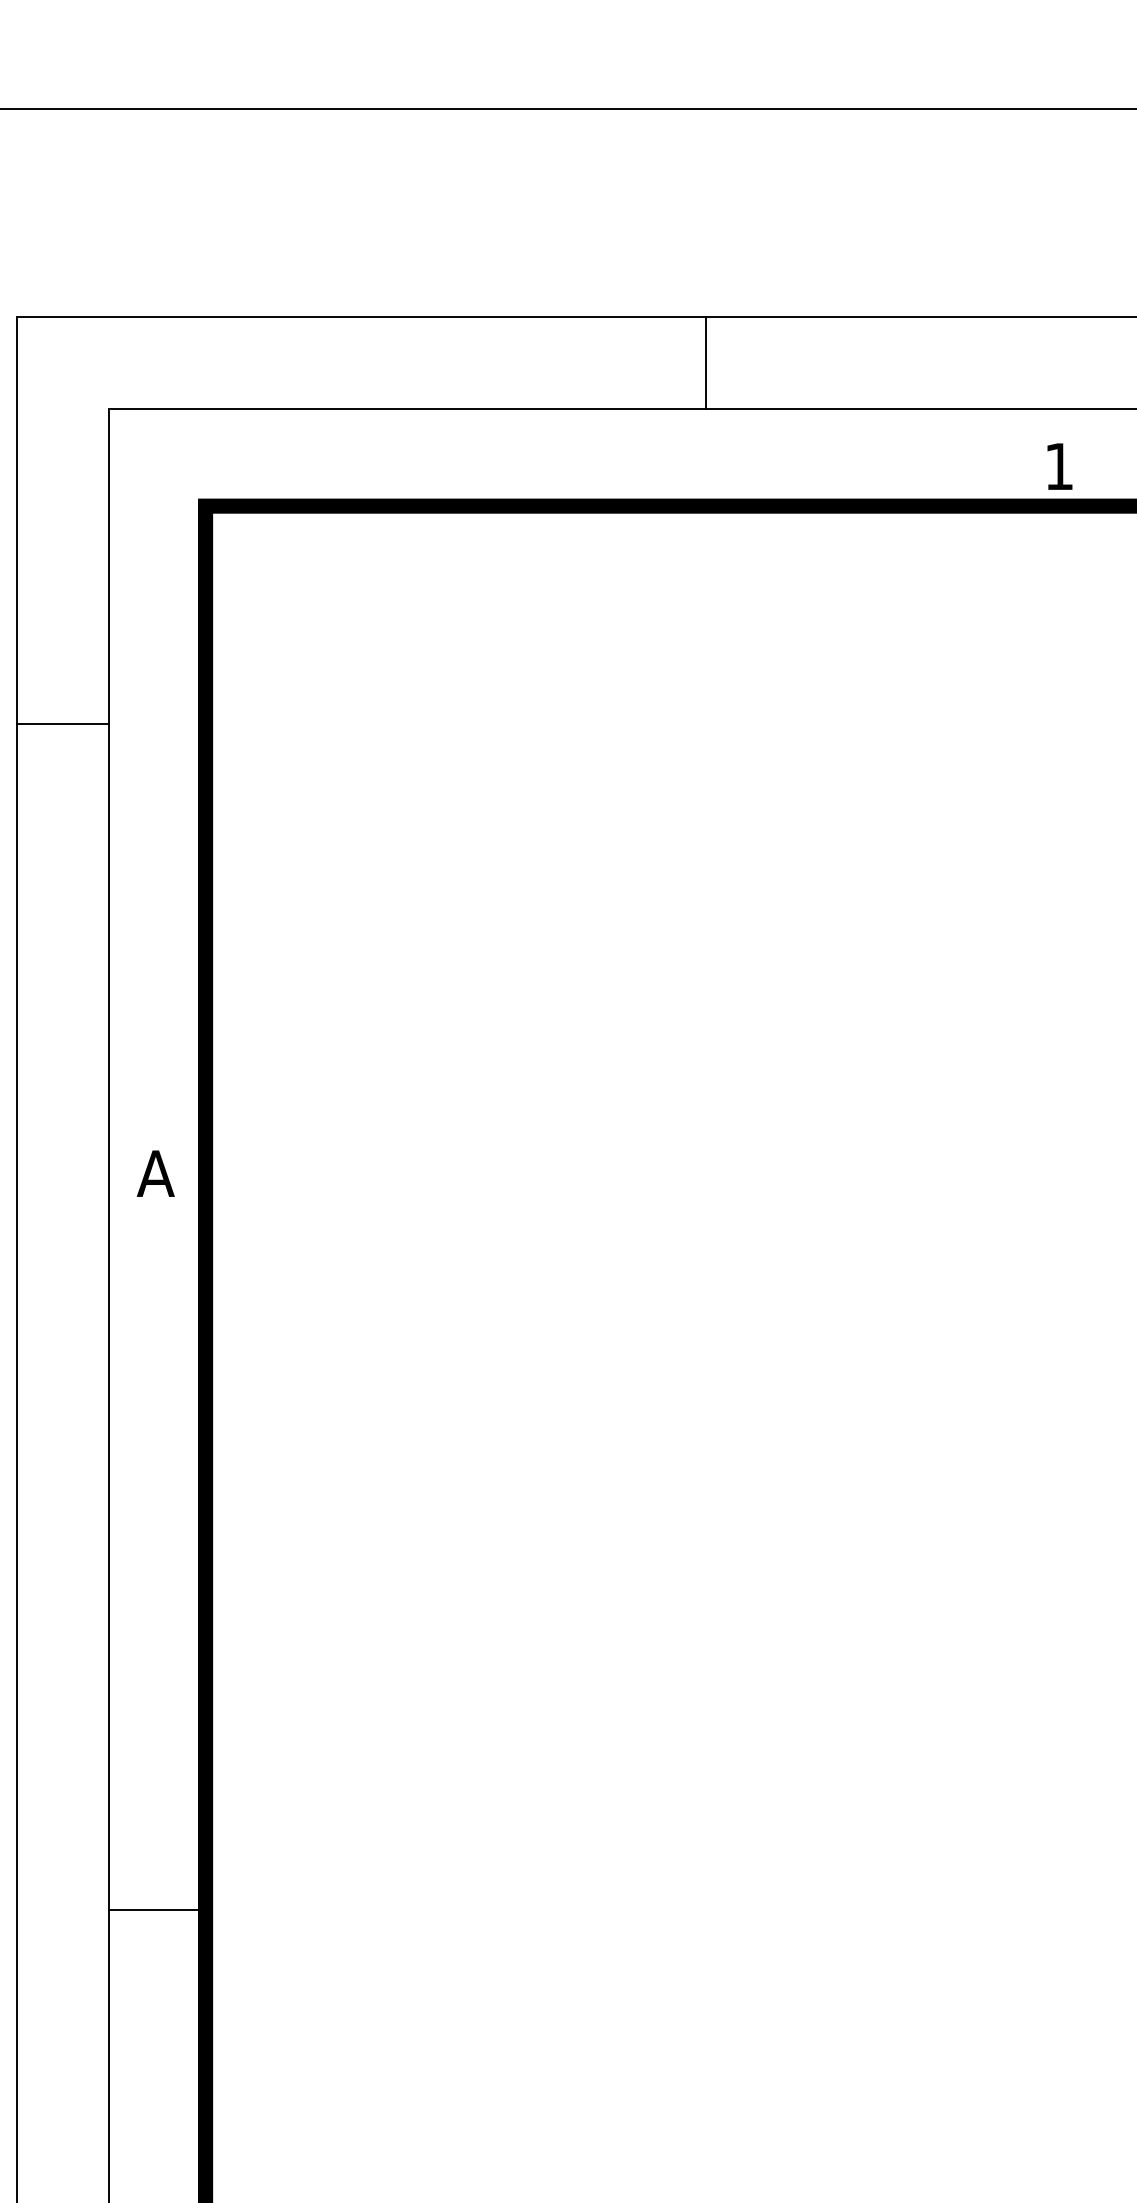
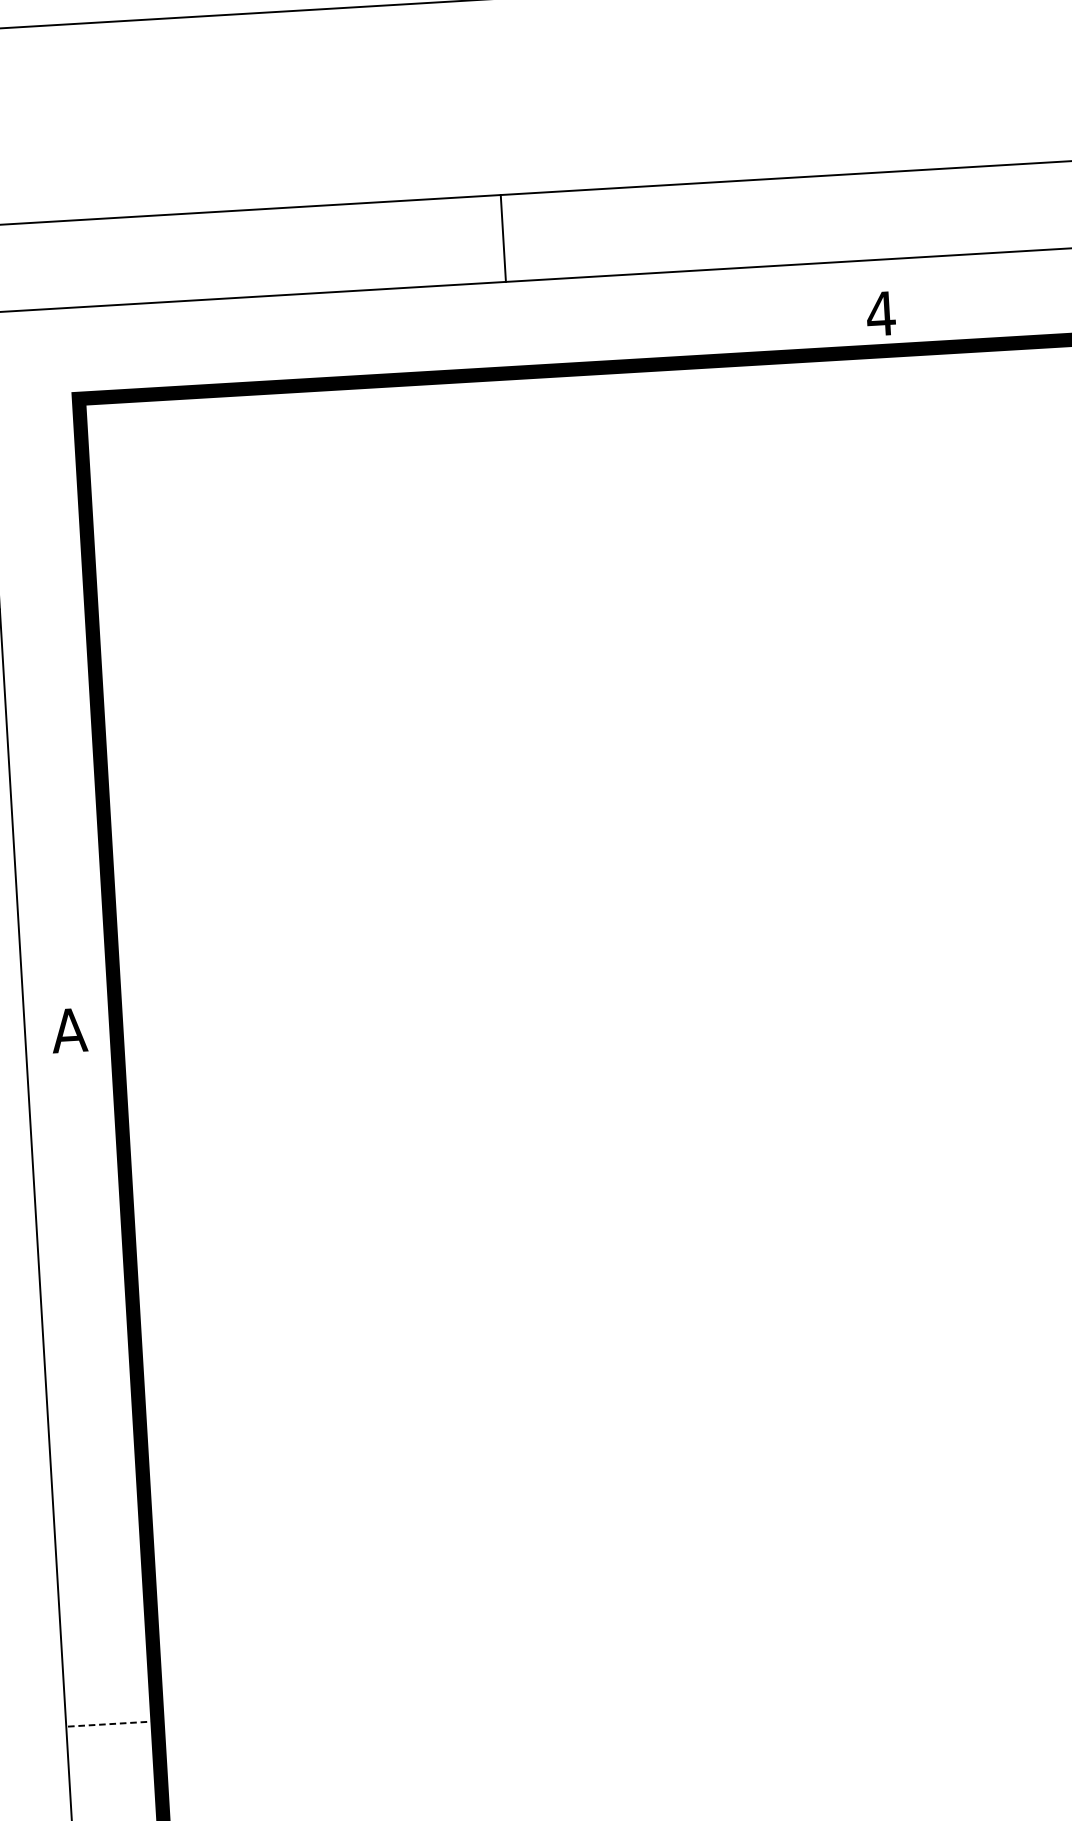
line: (705, 363) -> (503, 238), moved
text: (1059, 466) -> (881, 313), 1 -> 4
line: (156, 1909) -> (111, 1723), solid -> dashed

